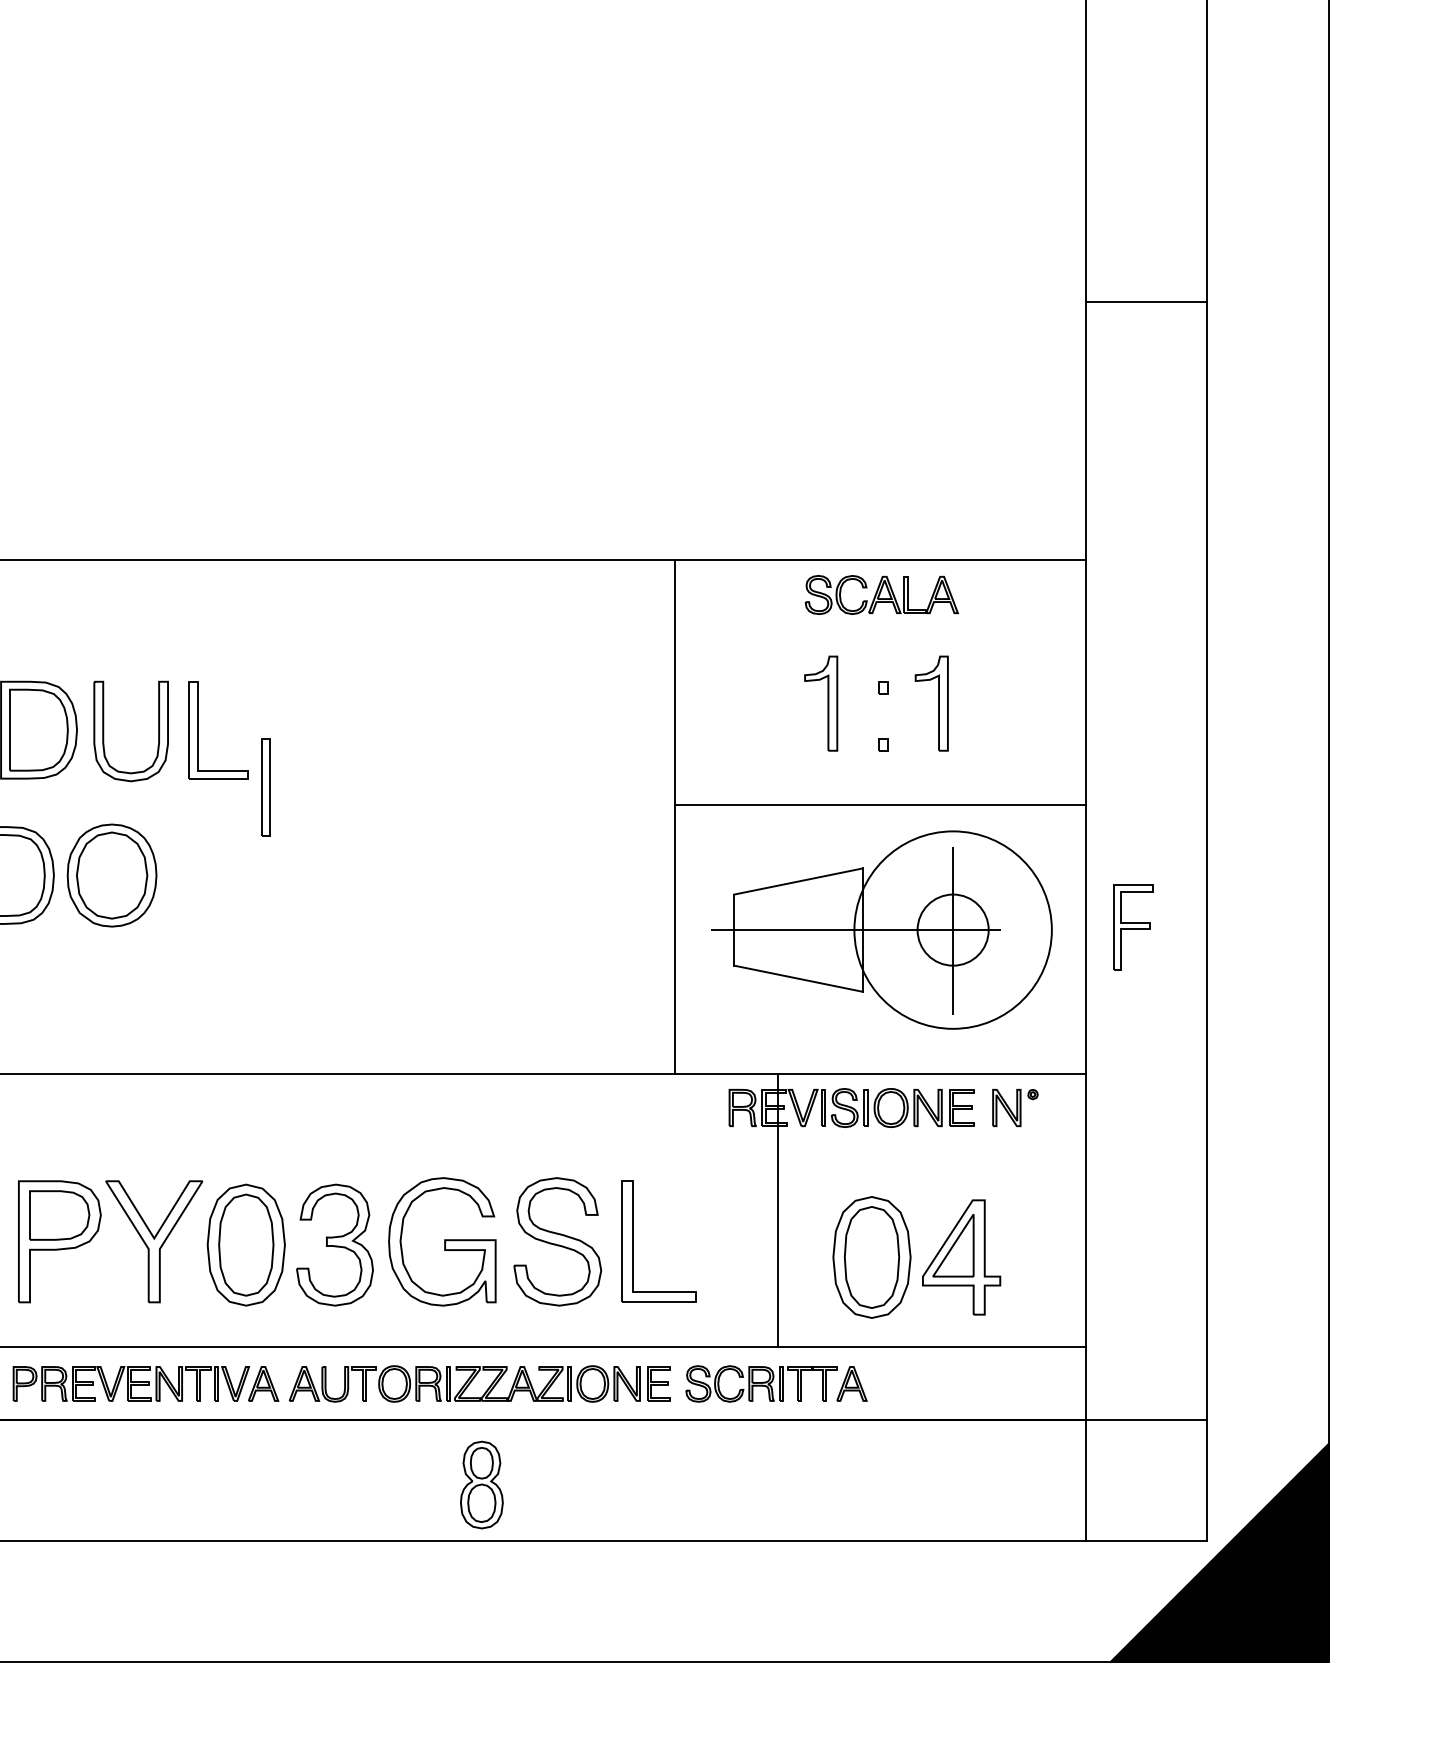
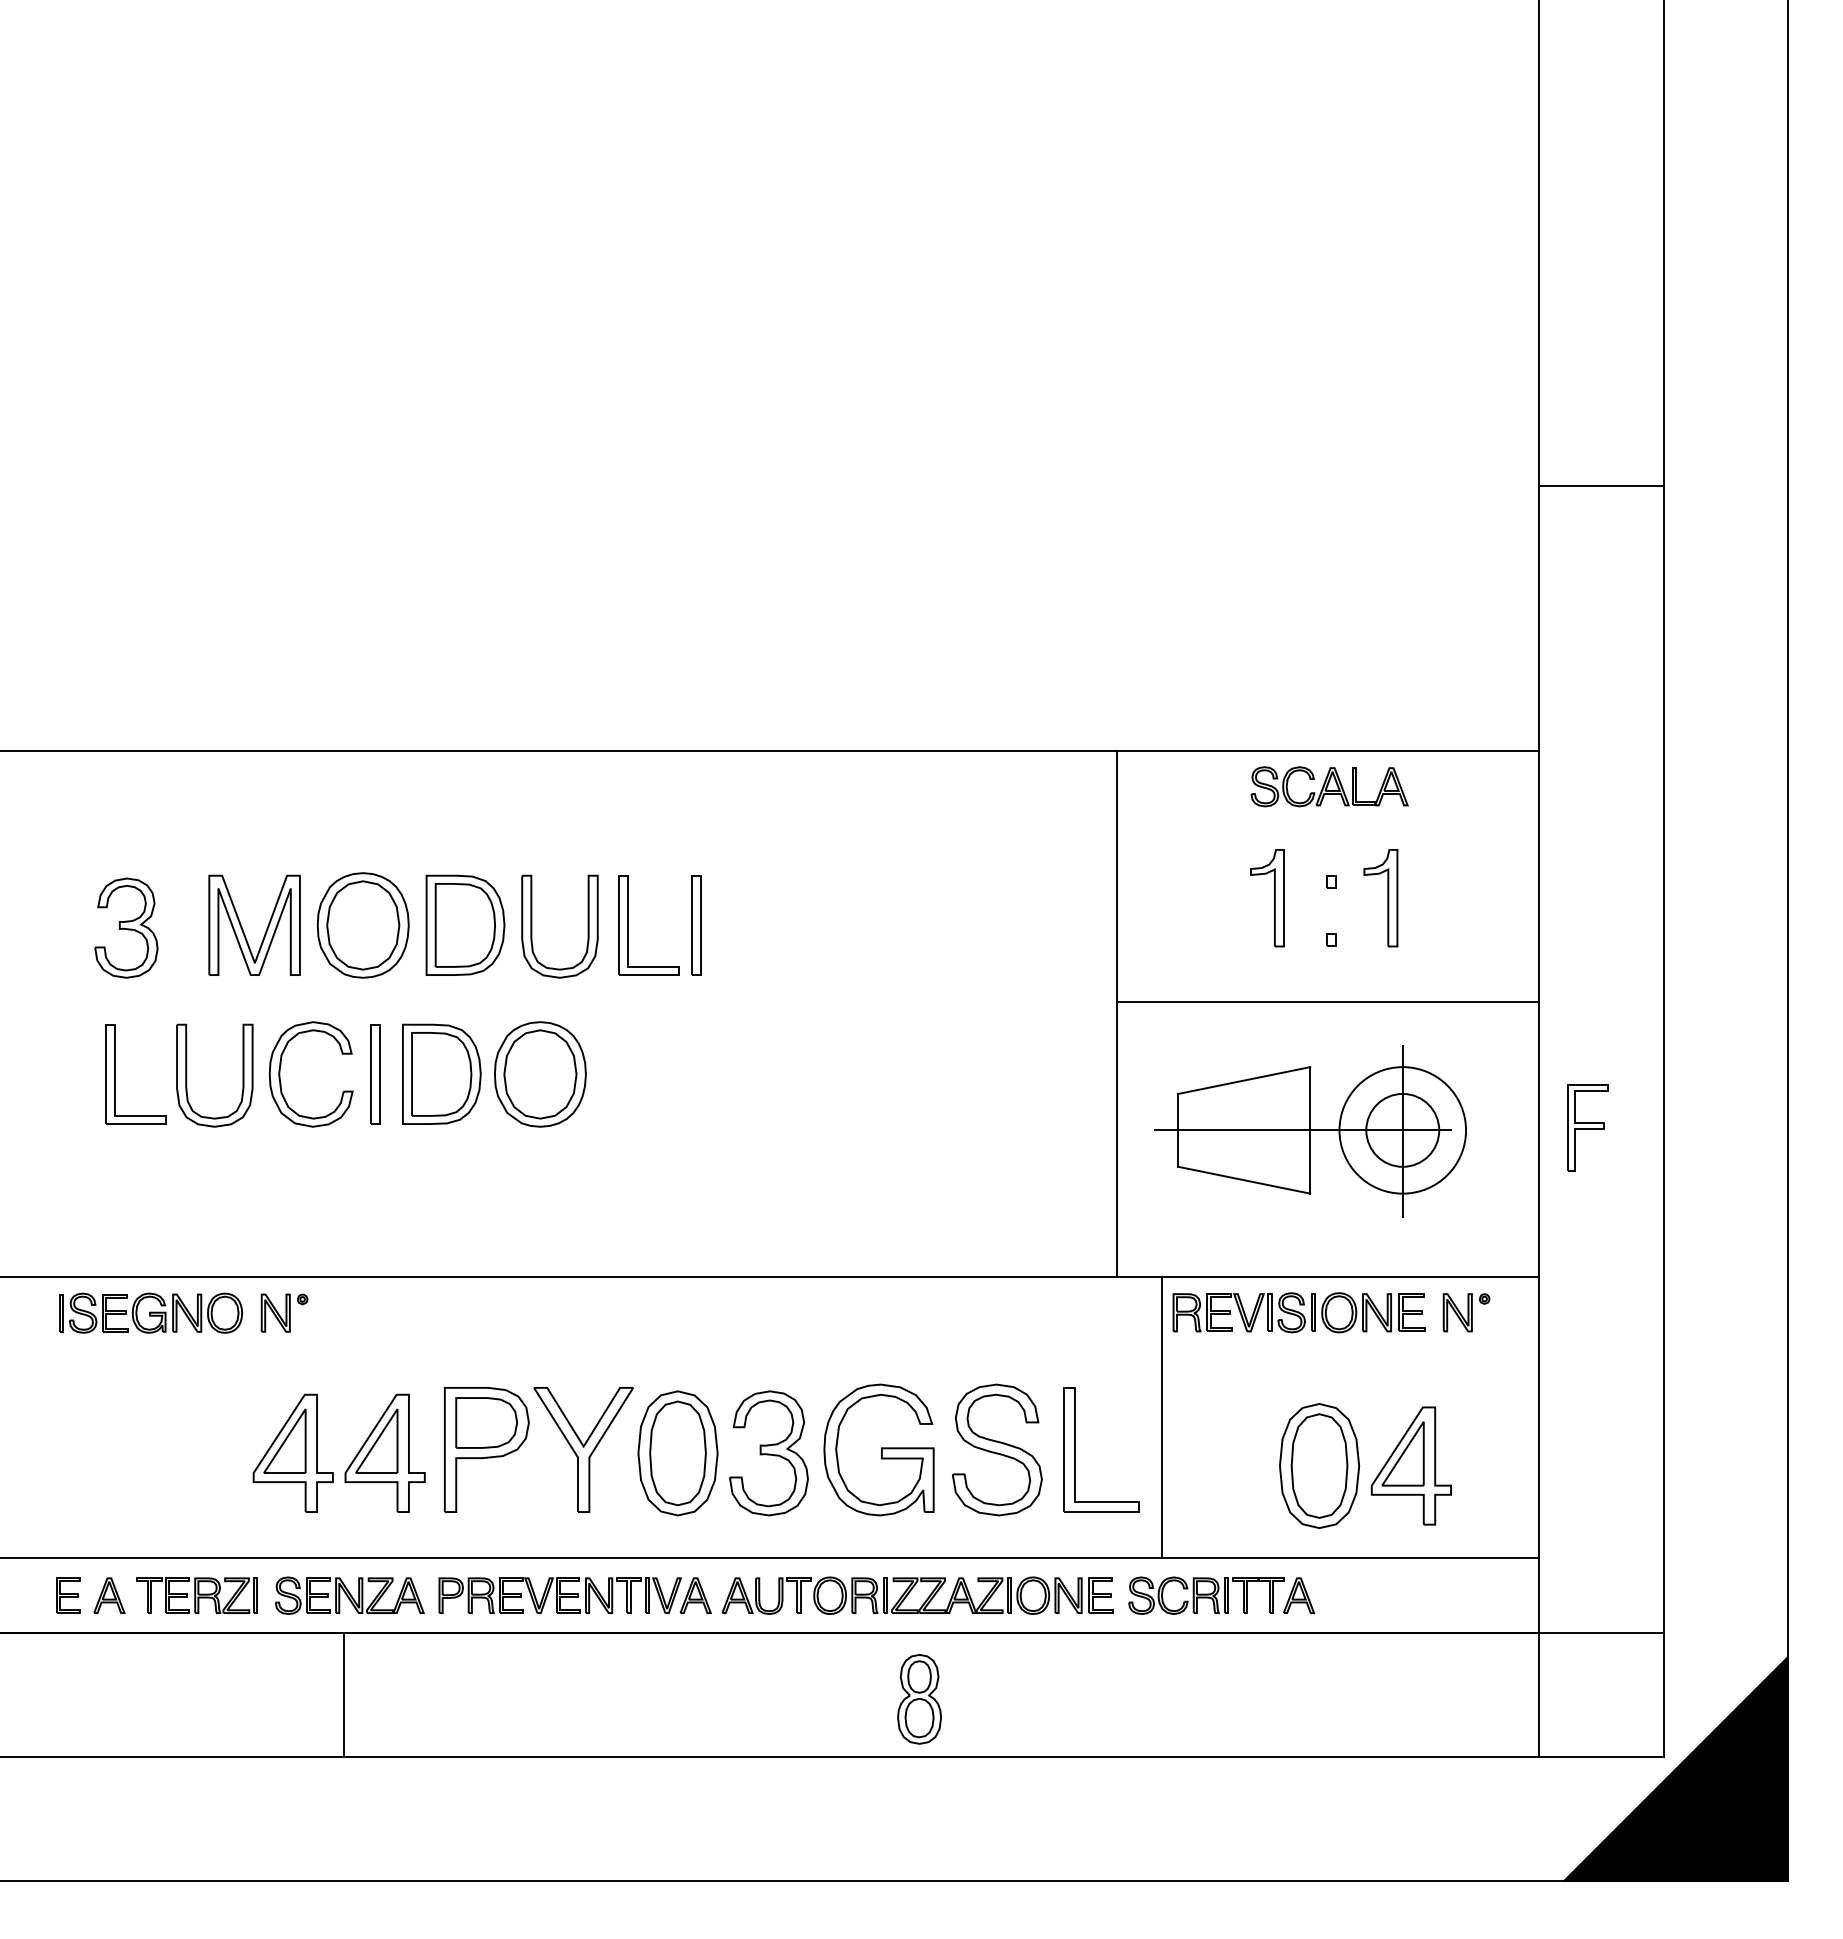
part: (266, 787) -> (696, 925), moved
circle: (952, 930) -> (1402, 1130), size x0.62
line: (777, 1210) -> (1161, 1417), moved

